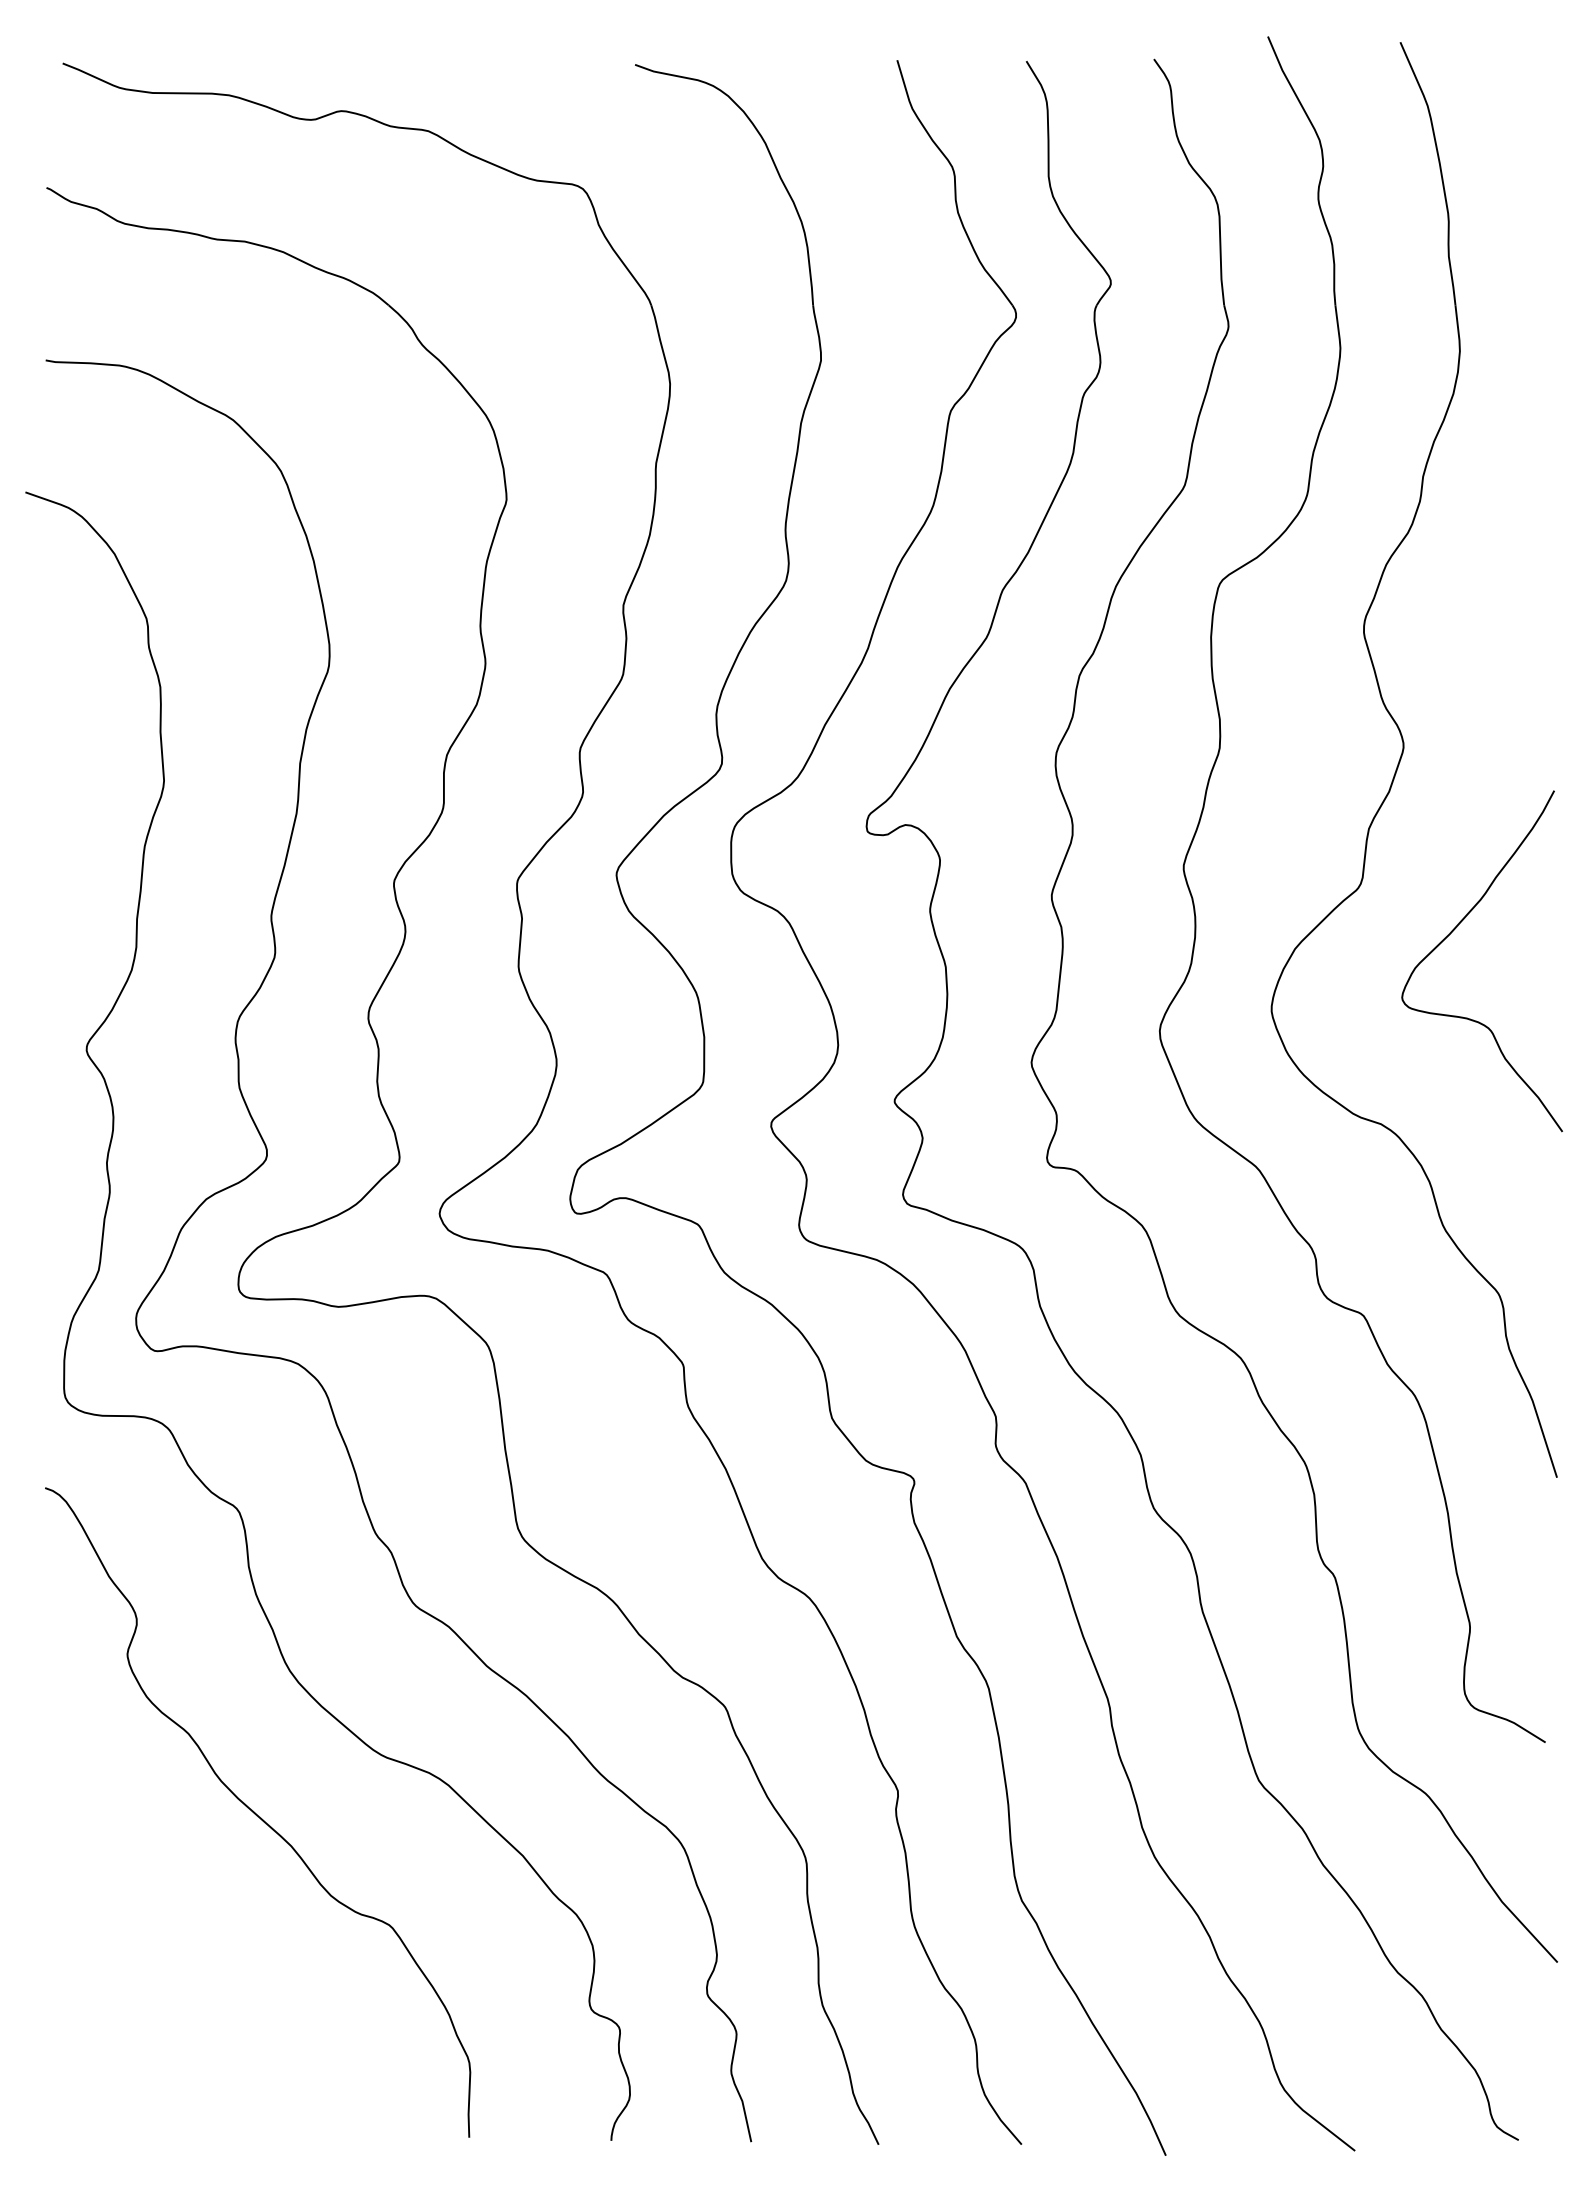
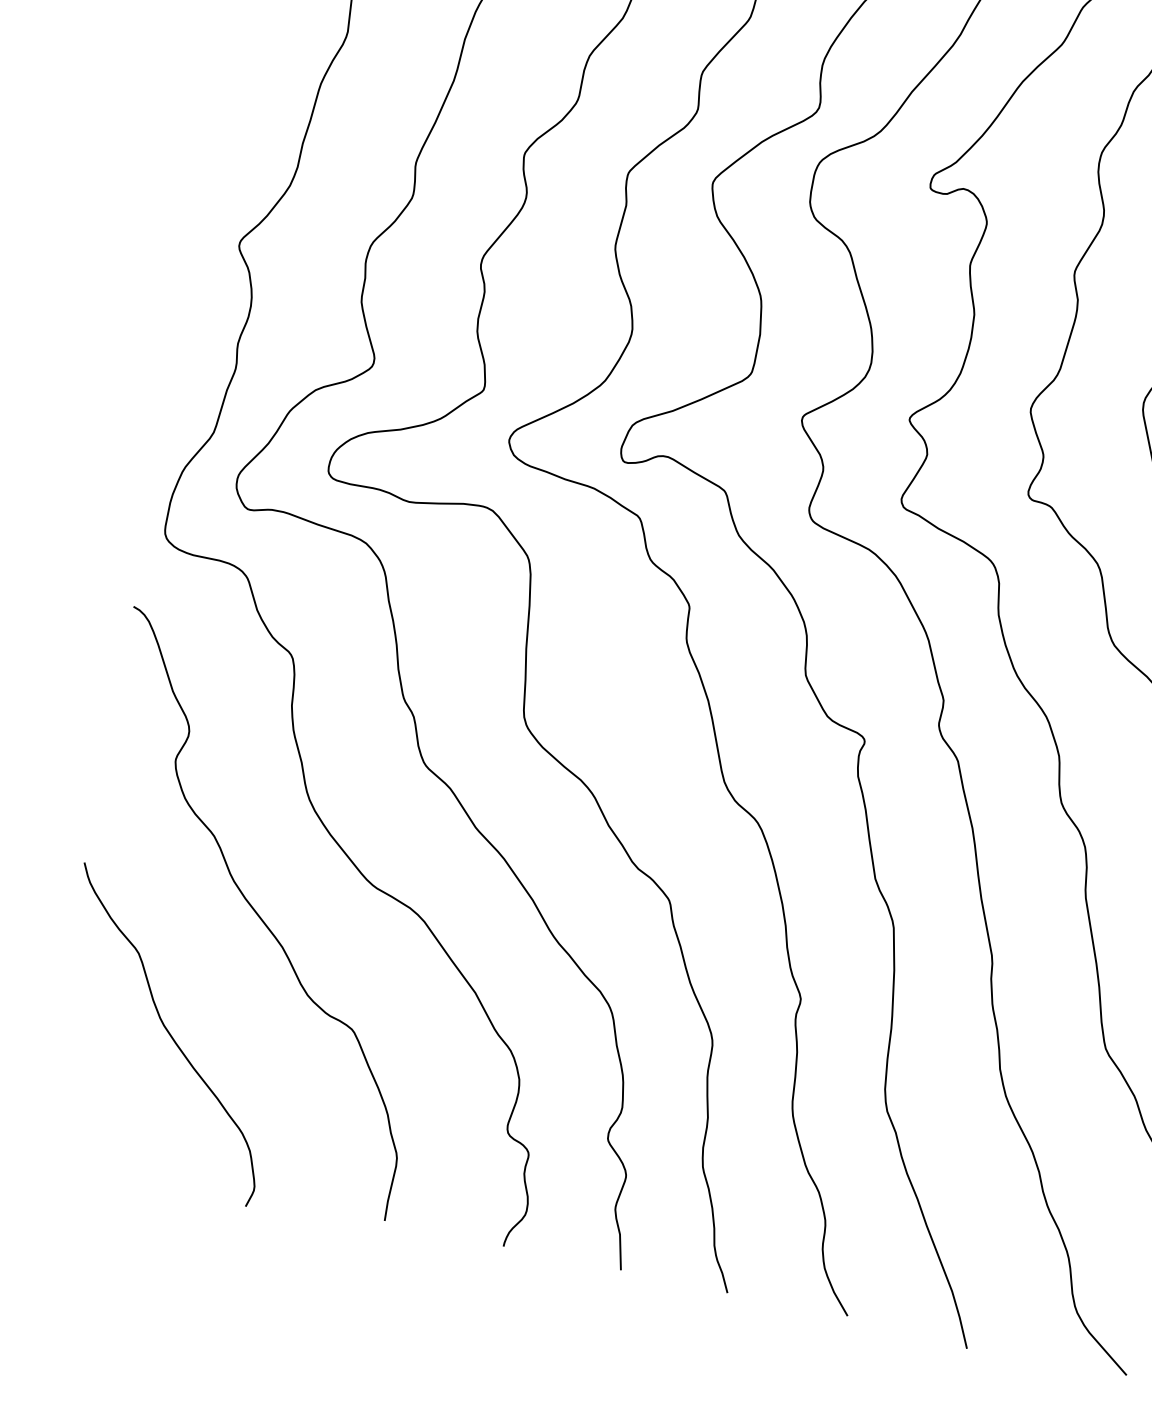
curve: (179, 1970) -> (168, 1033), added

